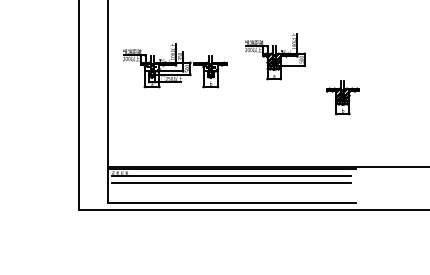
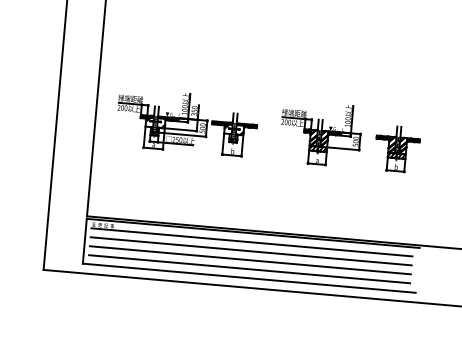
part: (275, 56) -> (321, 134), moved
part: (175, 65) -> (187, 122), moved
part: (342, 97) -> (397, 148), moved
line: (230, 189) -> (249, 260), added
line: (230, 196) -> (248, 269), added

